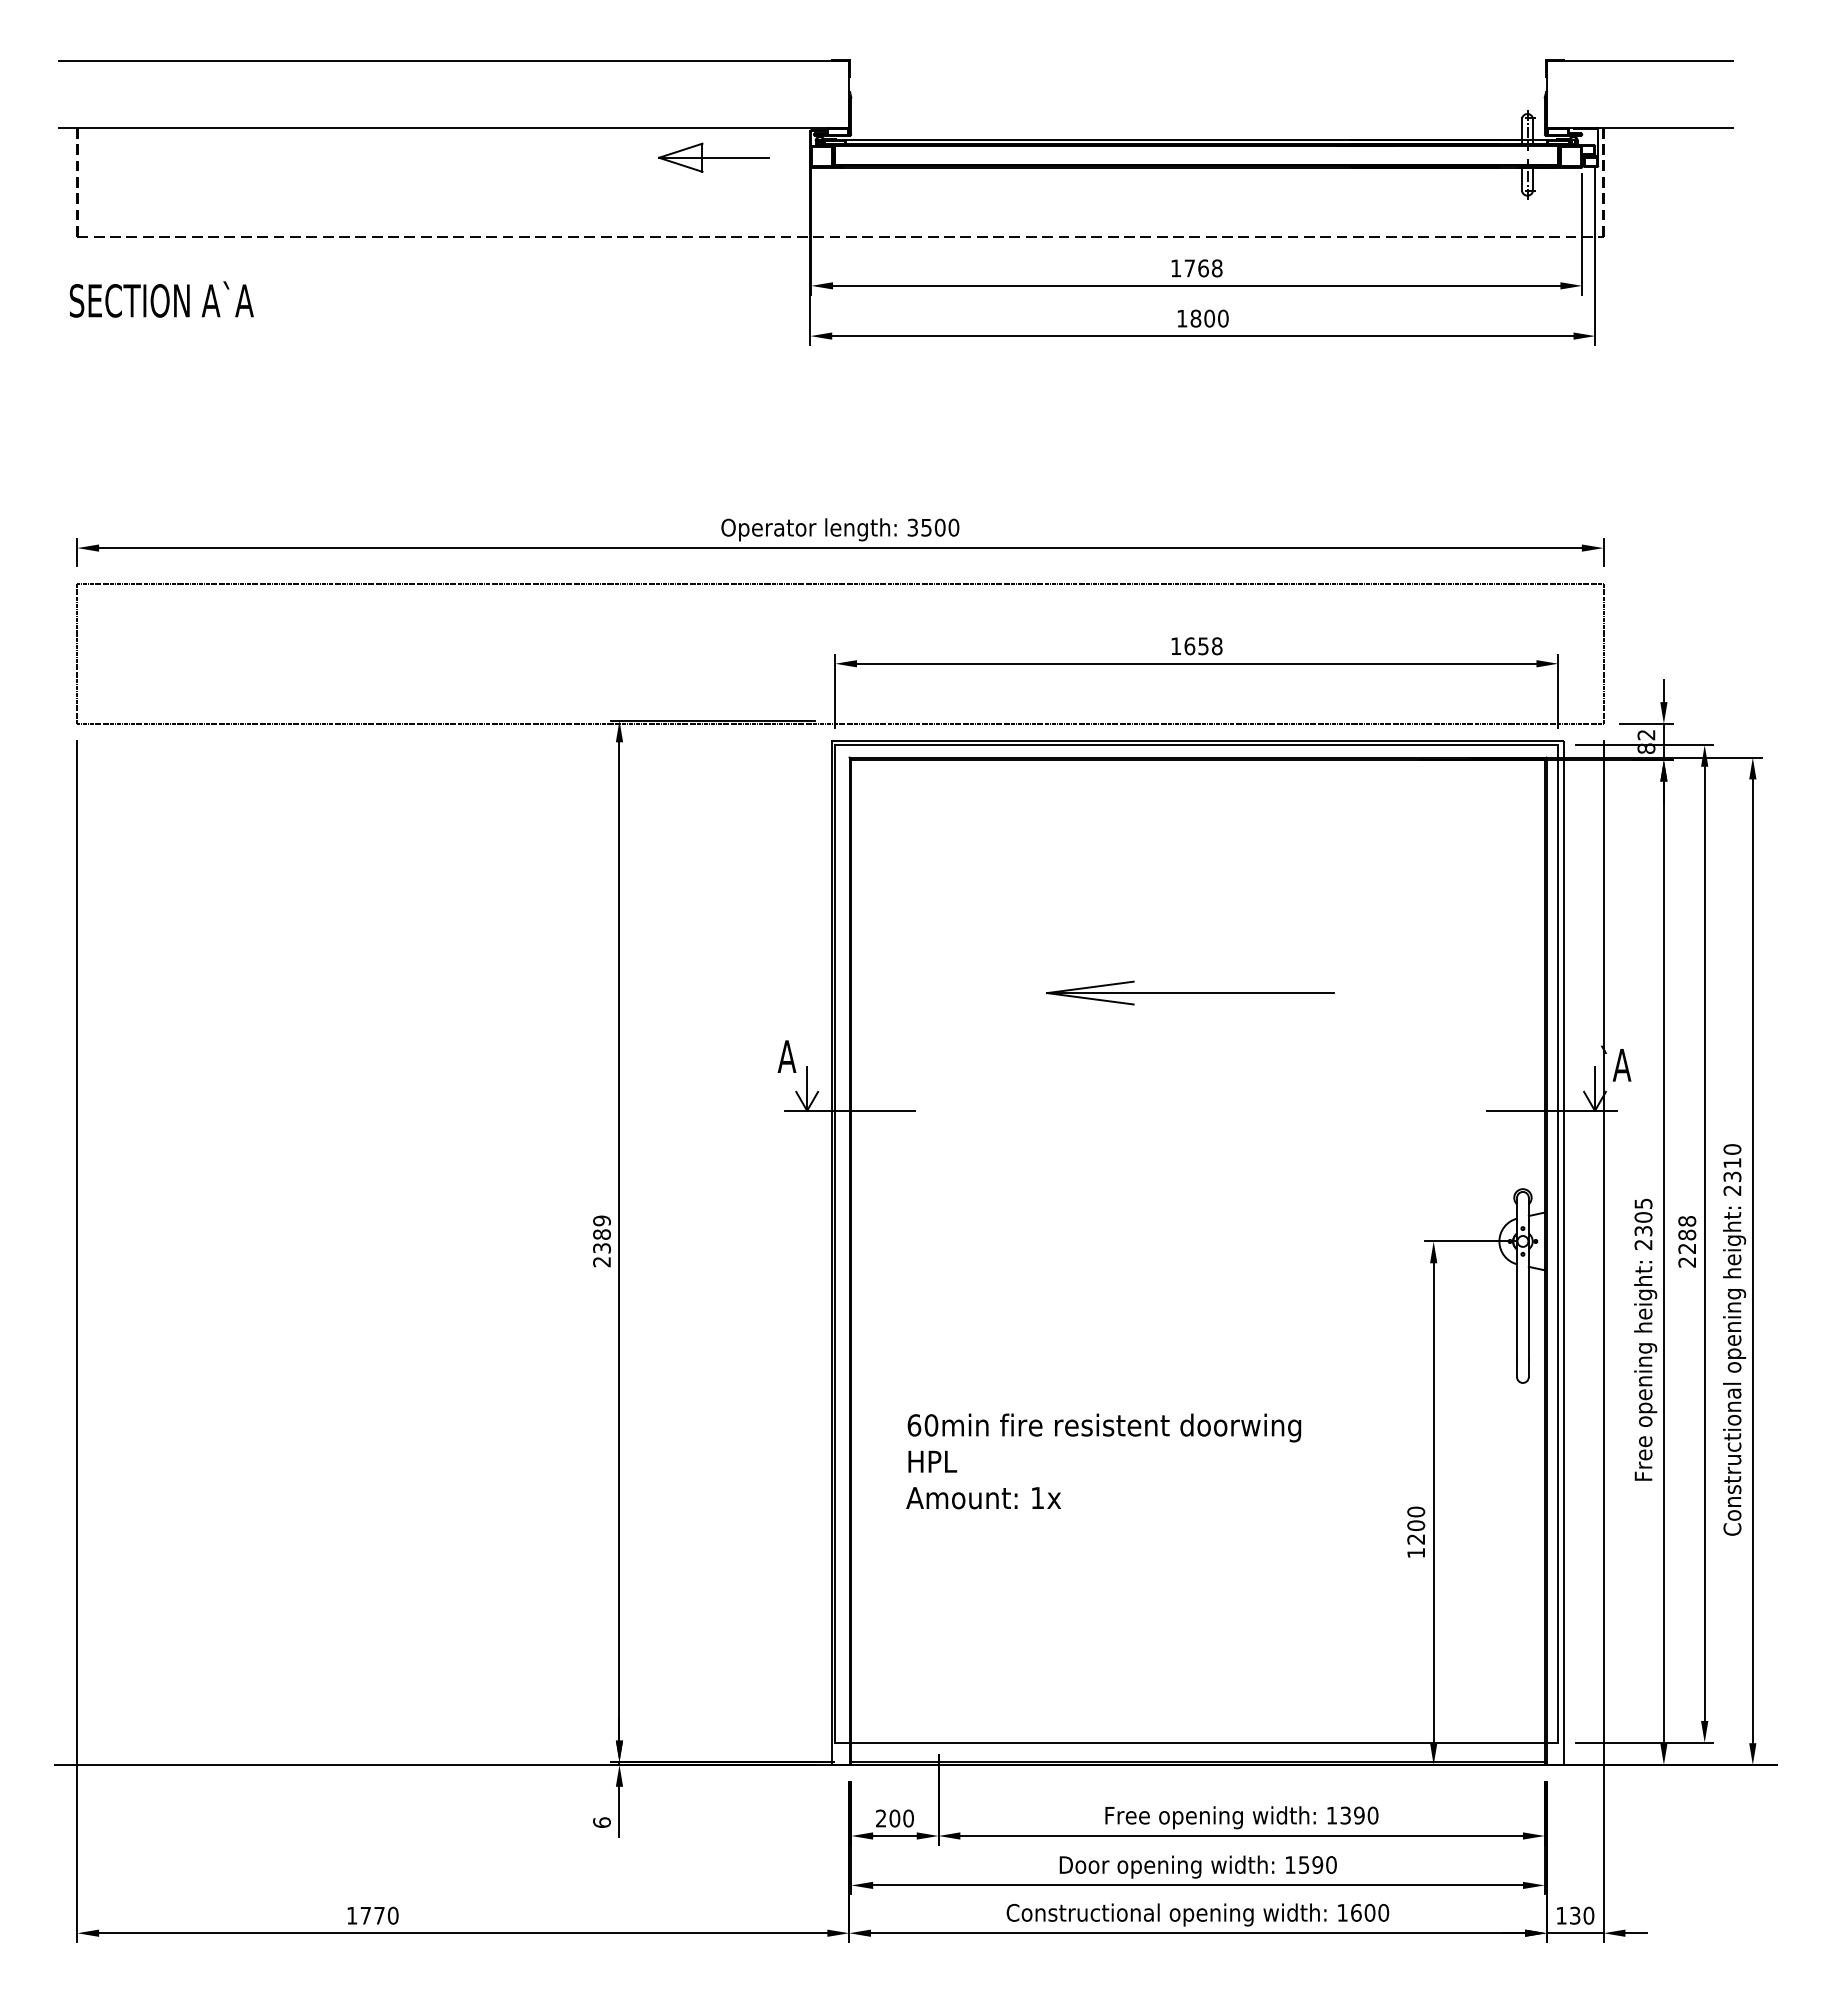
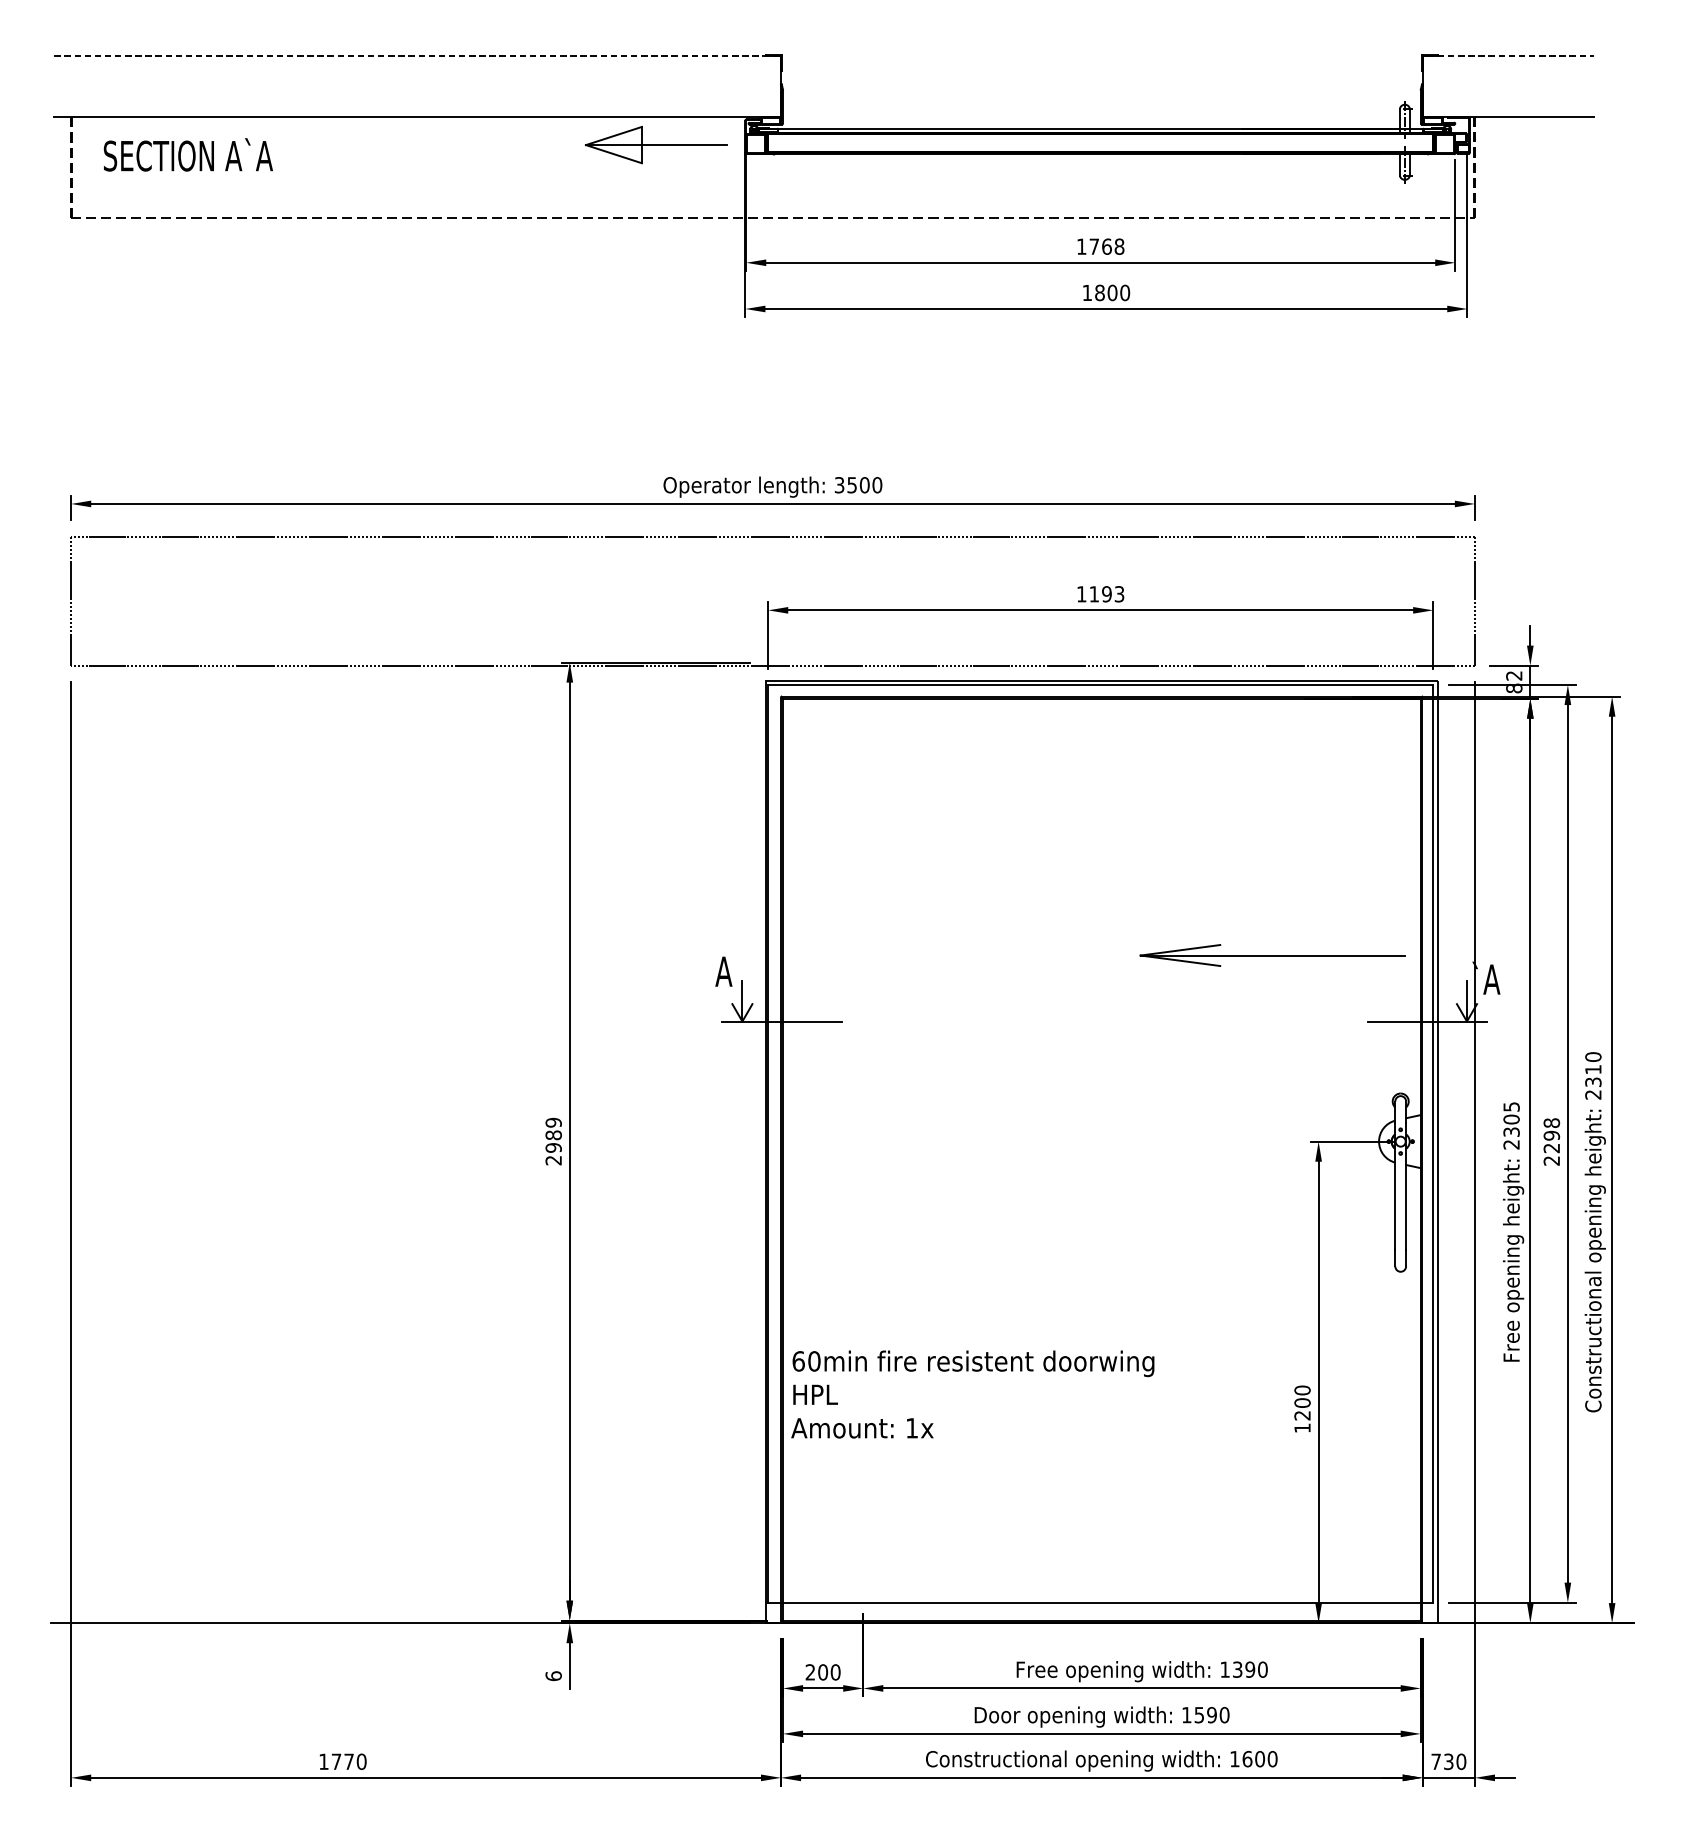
line: (451, 60) -> (415, 55), solid -> dashed
line: (1643, 60) -> (1511, 55), solid -> dashed
part: (713, 157) -> (656, 144), size x1.4
text: (161, 299) -> (188, 154), moved
text: (1203, 646) -> (1106, 594), 1658 -> 1193
part: (1190, 992) -> (1272, 954), moved
text: (1687, 1234) -> (1552, 1135), 2288 -> 2298
text: (601, 1248) -> (553, 1148), 2389 -> 2989
text: (1103, 1461) -> (972, 1394), moved
text: (1561, 1915) -> (1436, 1761), 130 -> 730

